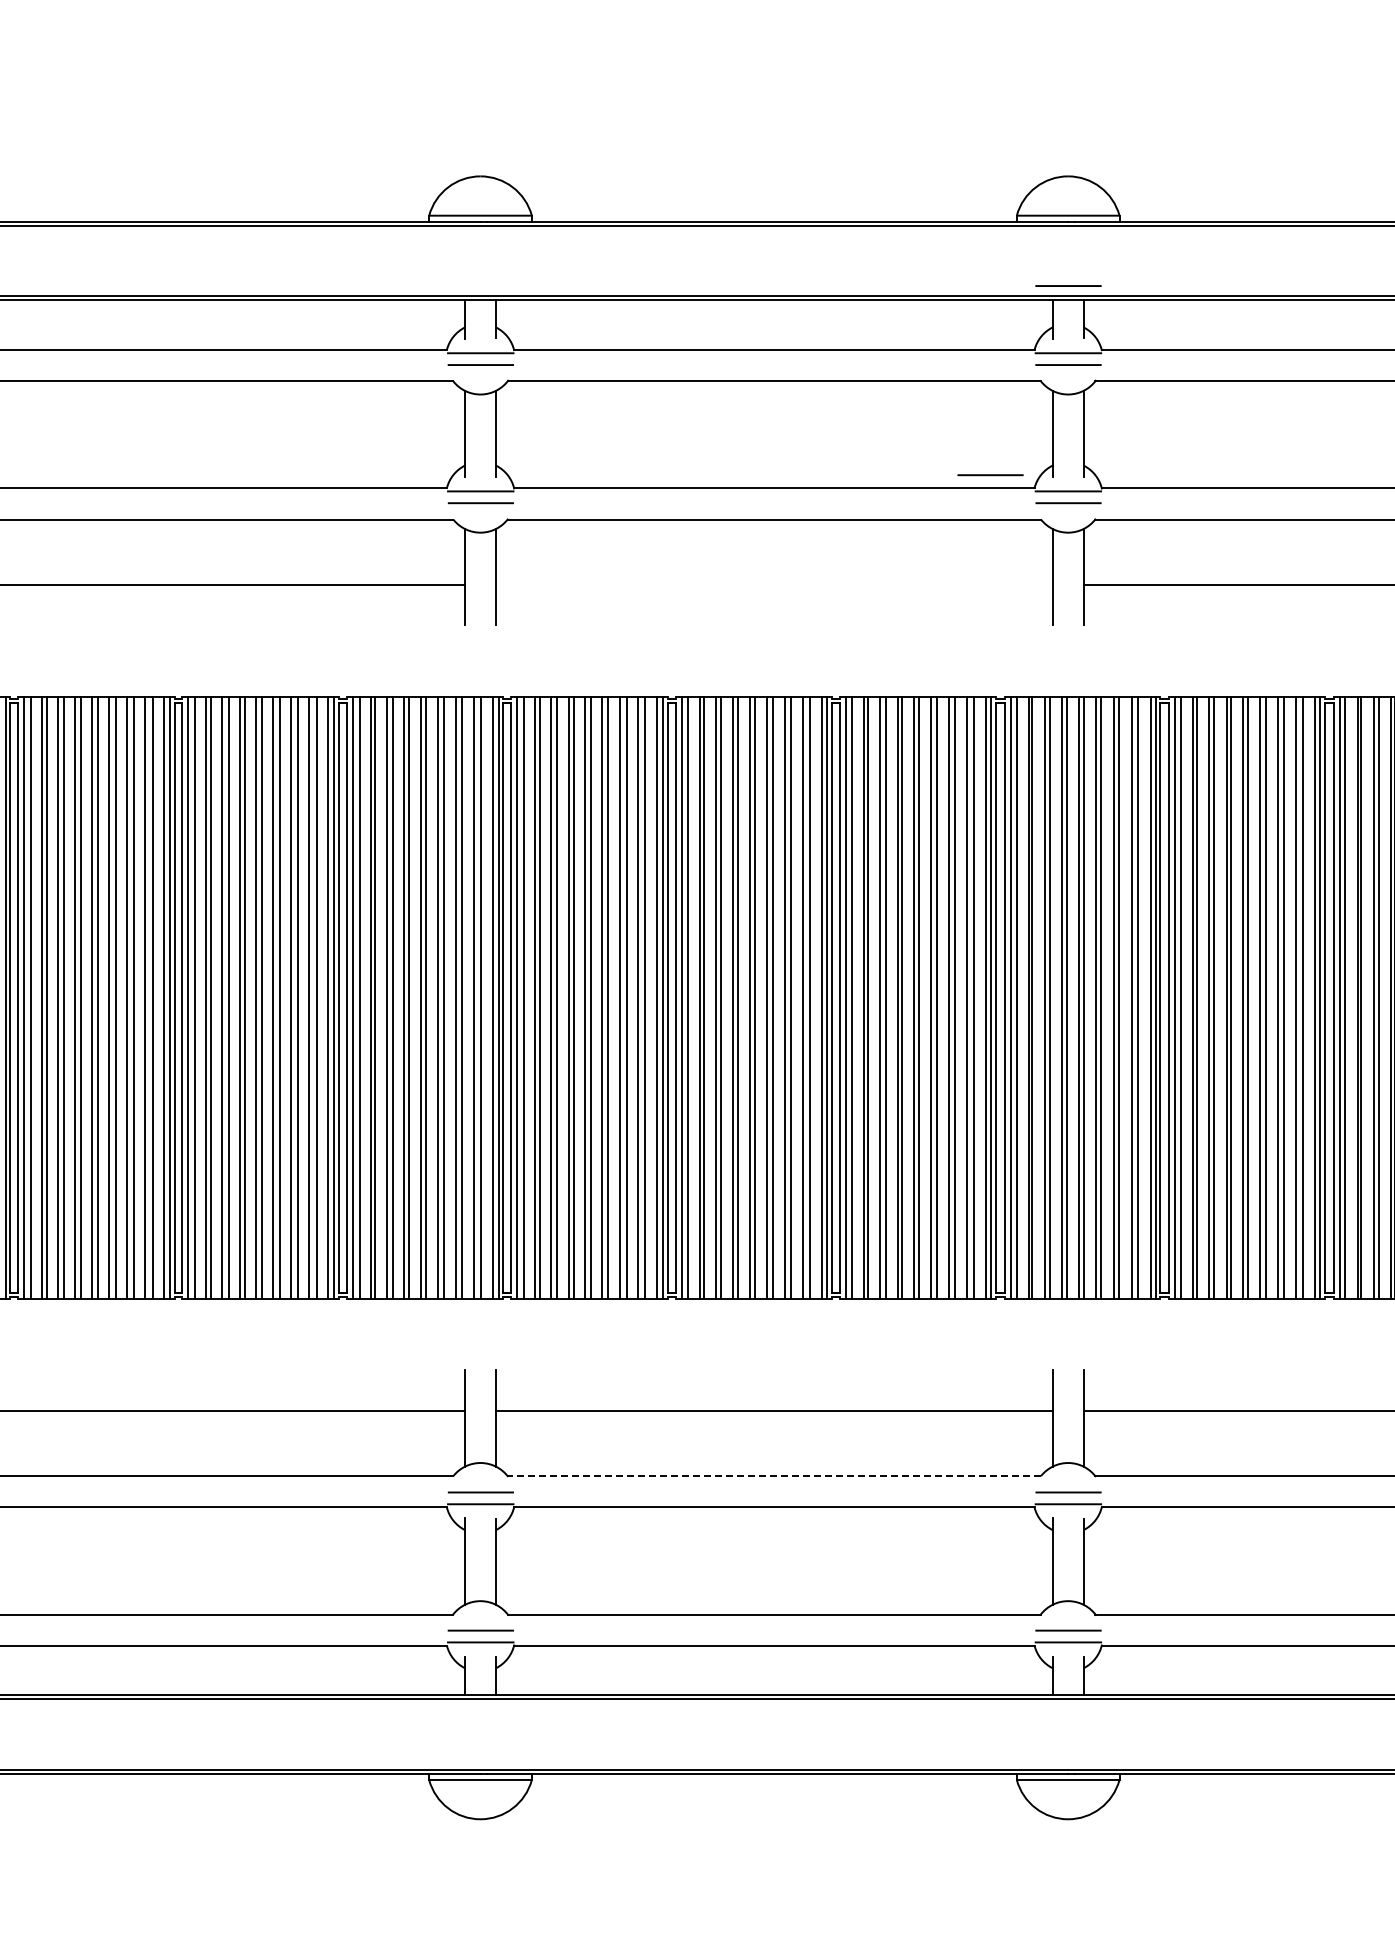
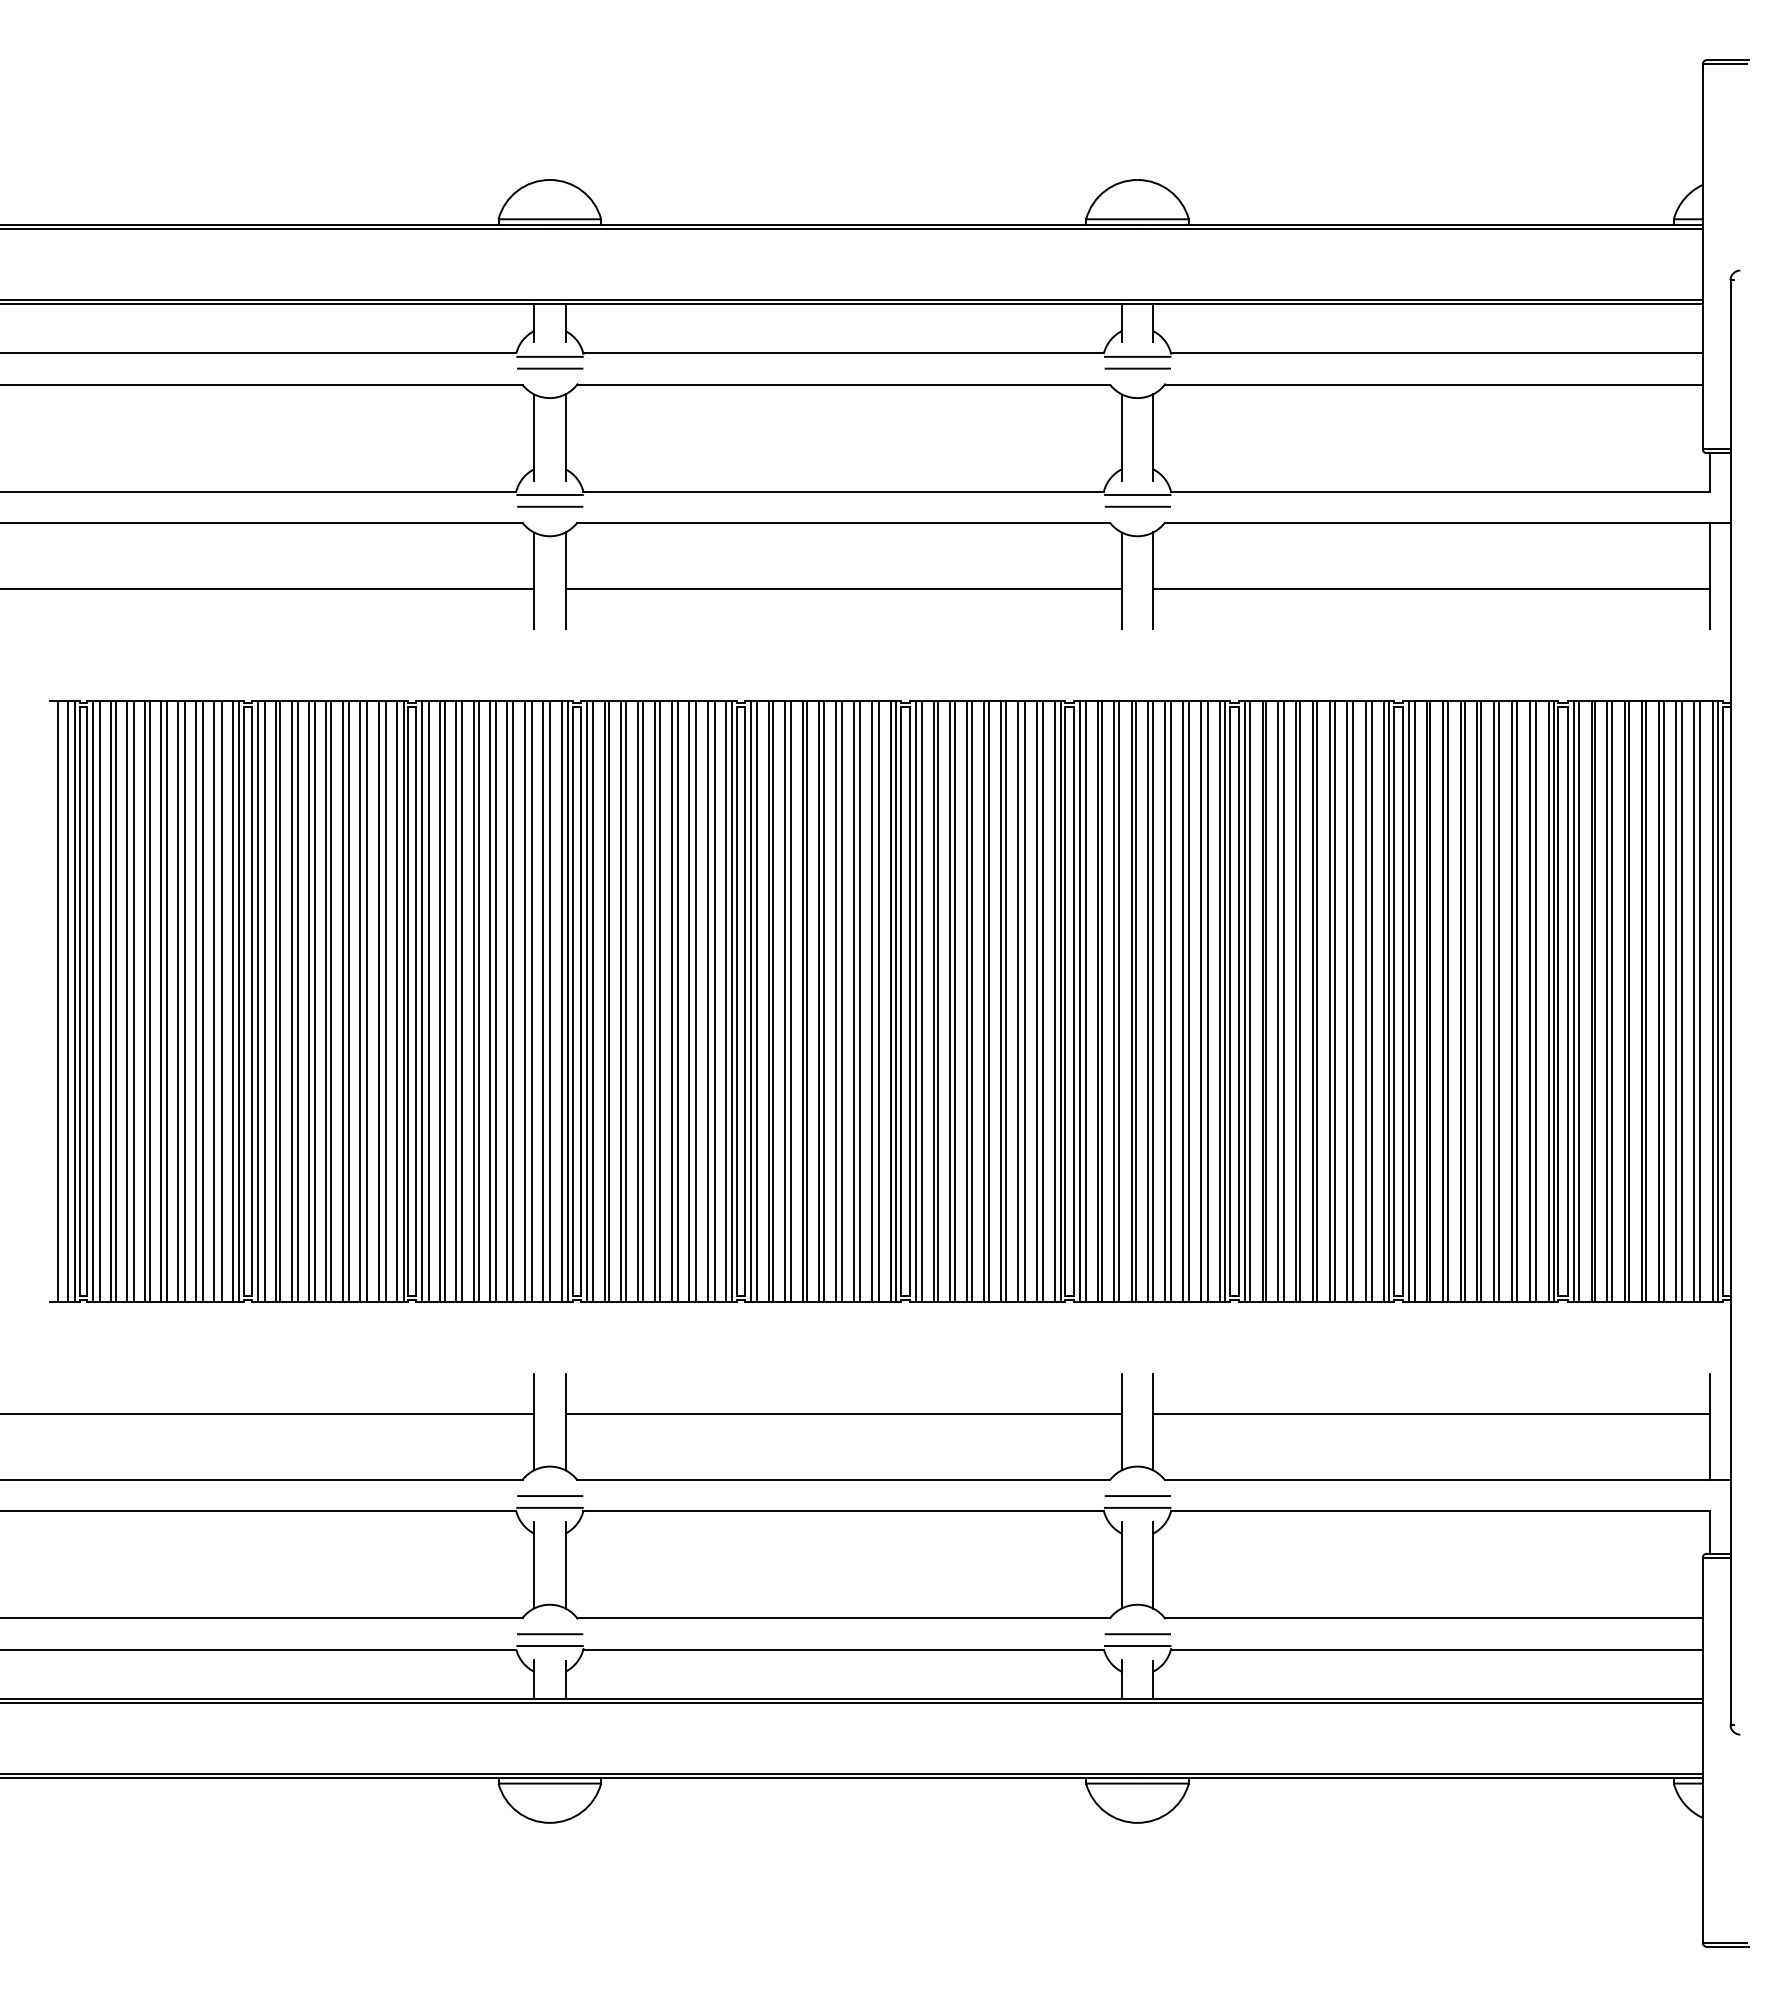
line: (1068, 285) -> (1137, 289), removed
line: (990, 474) -> (1059, 478), removed
line: (774, 584) -> (843, 588), added
line: (774, 1475) -> (843, 1479), dashed -> solid

